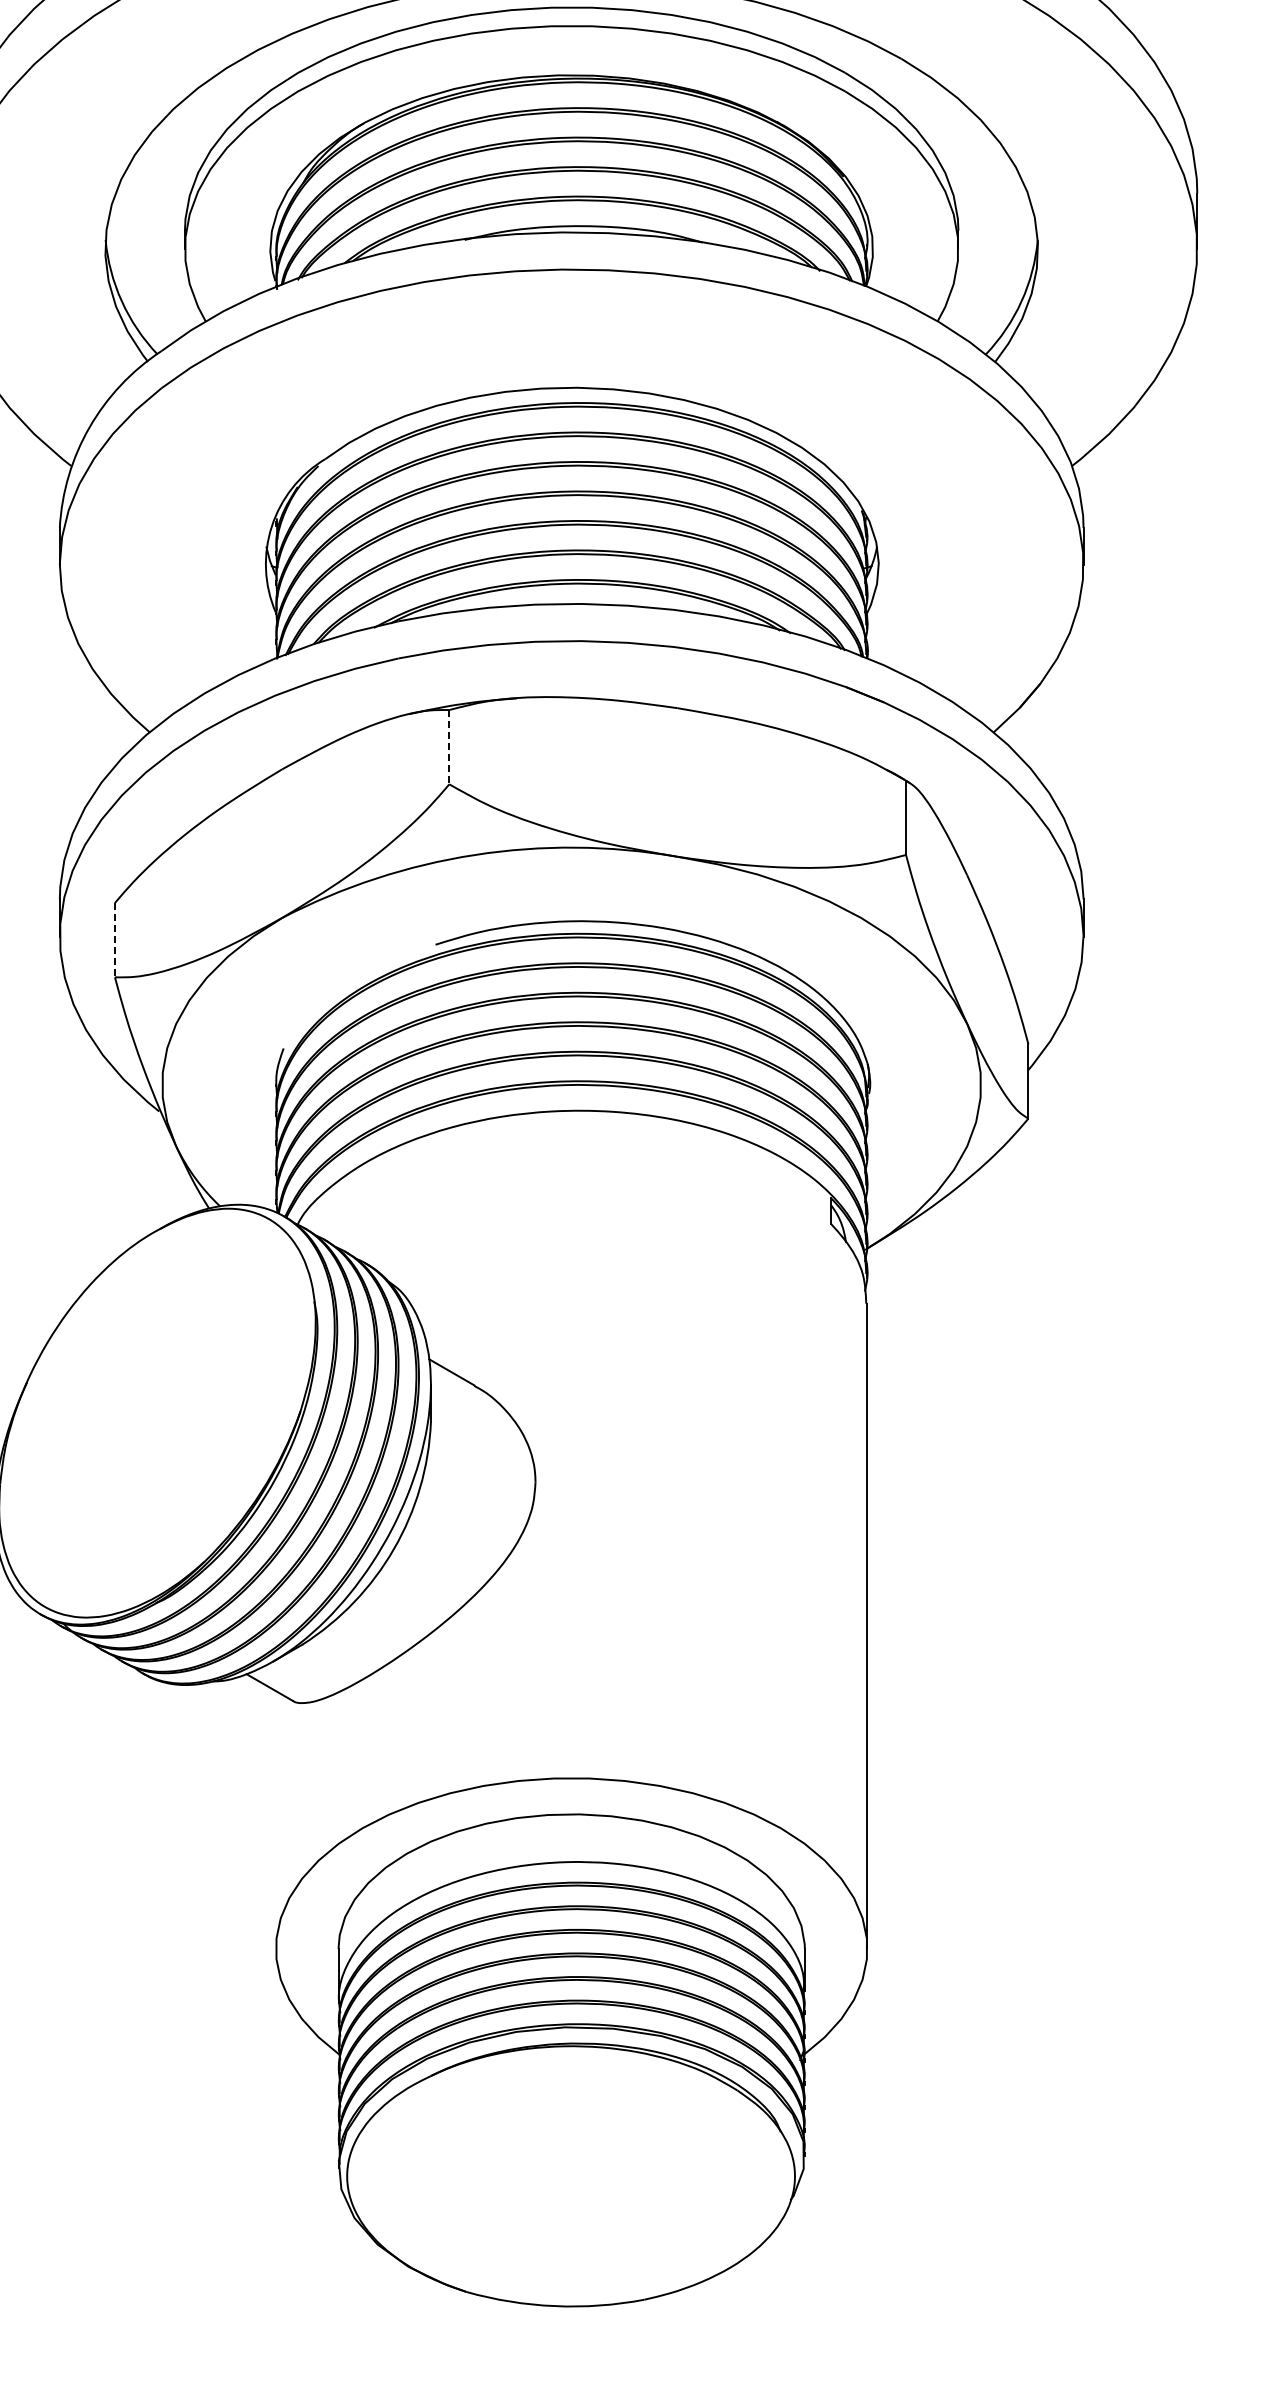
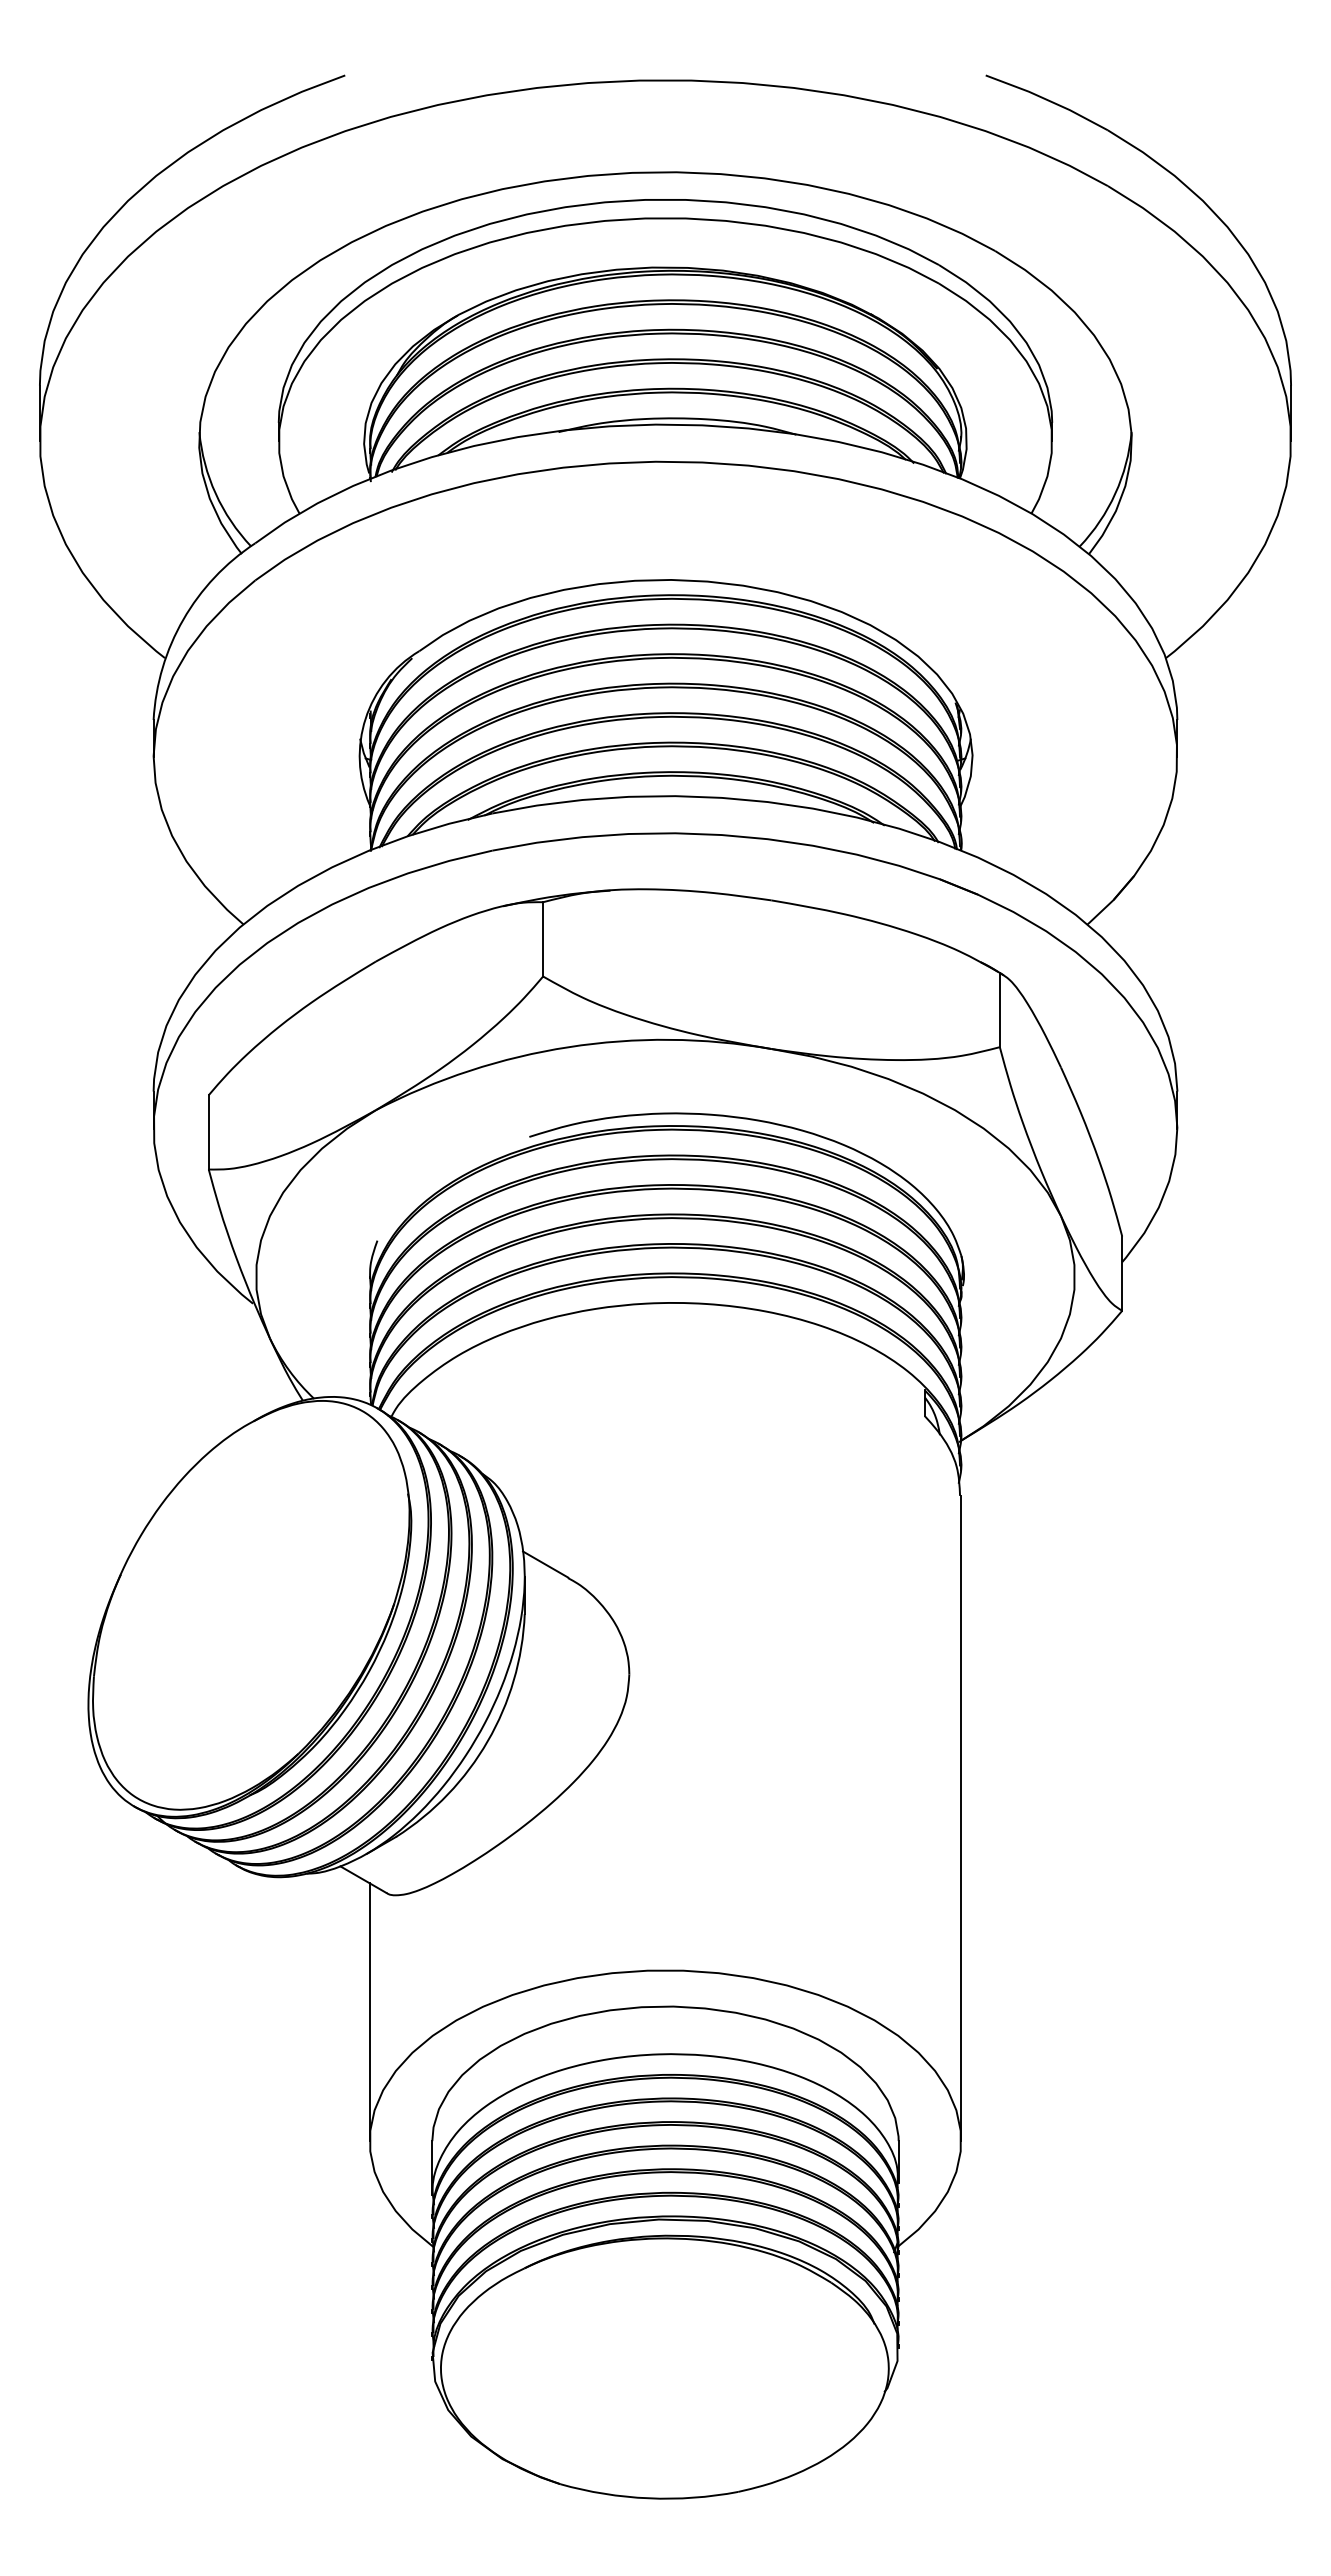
line: (449, 747) -> (543, 939), dashed -> solid
line: (114, 940) -> (208, 1132), dashed -> solid
line: (275, 1820) -> (369, 2012), added

